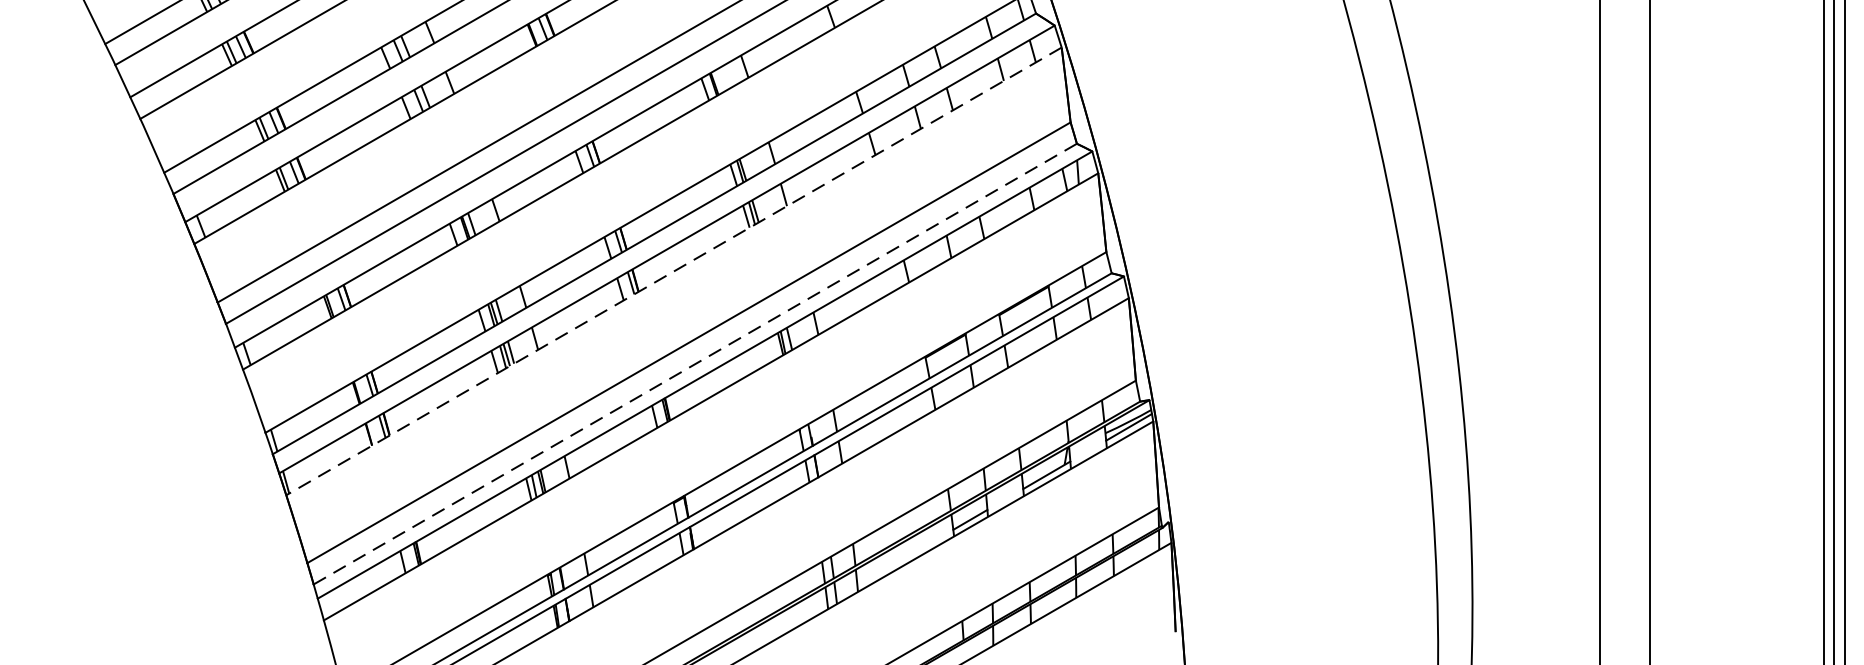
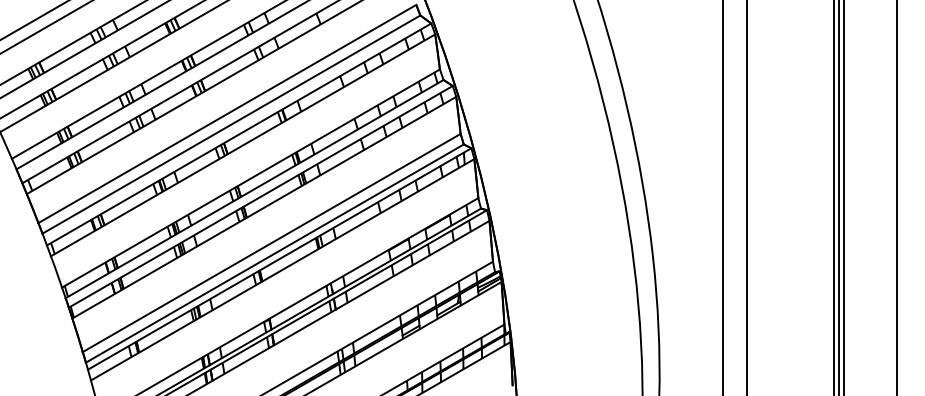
line: (674, 271) -> (264, 207), dashed -> solid
line: (696, 363) -> (275, 253), dashed -> solid

